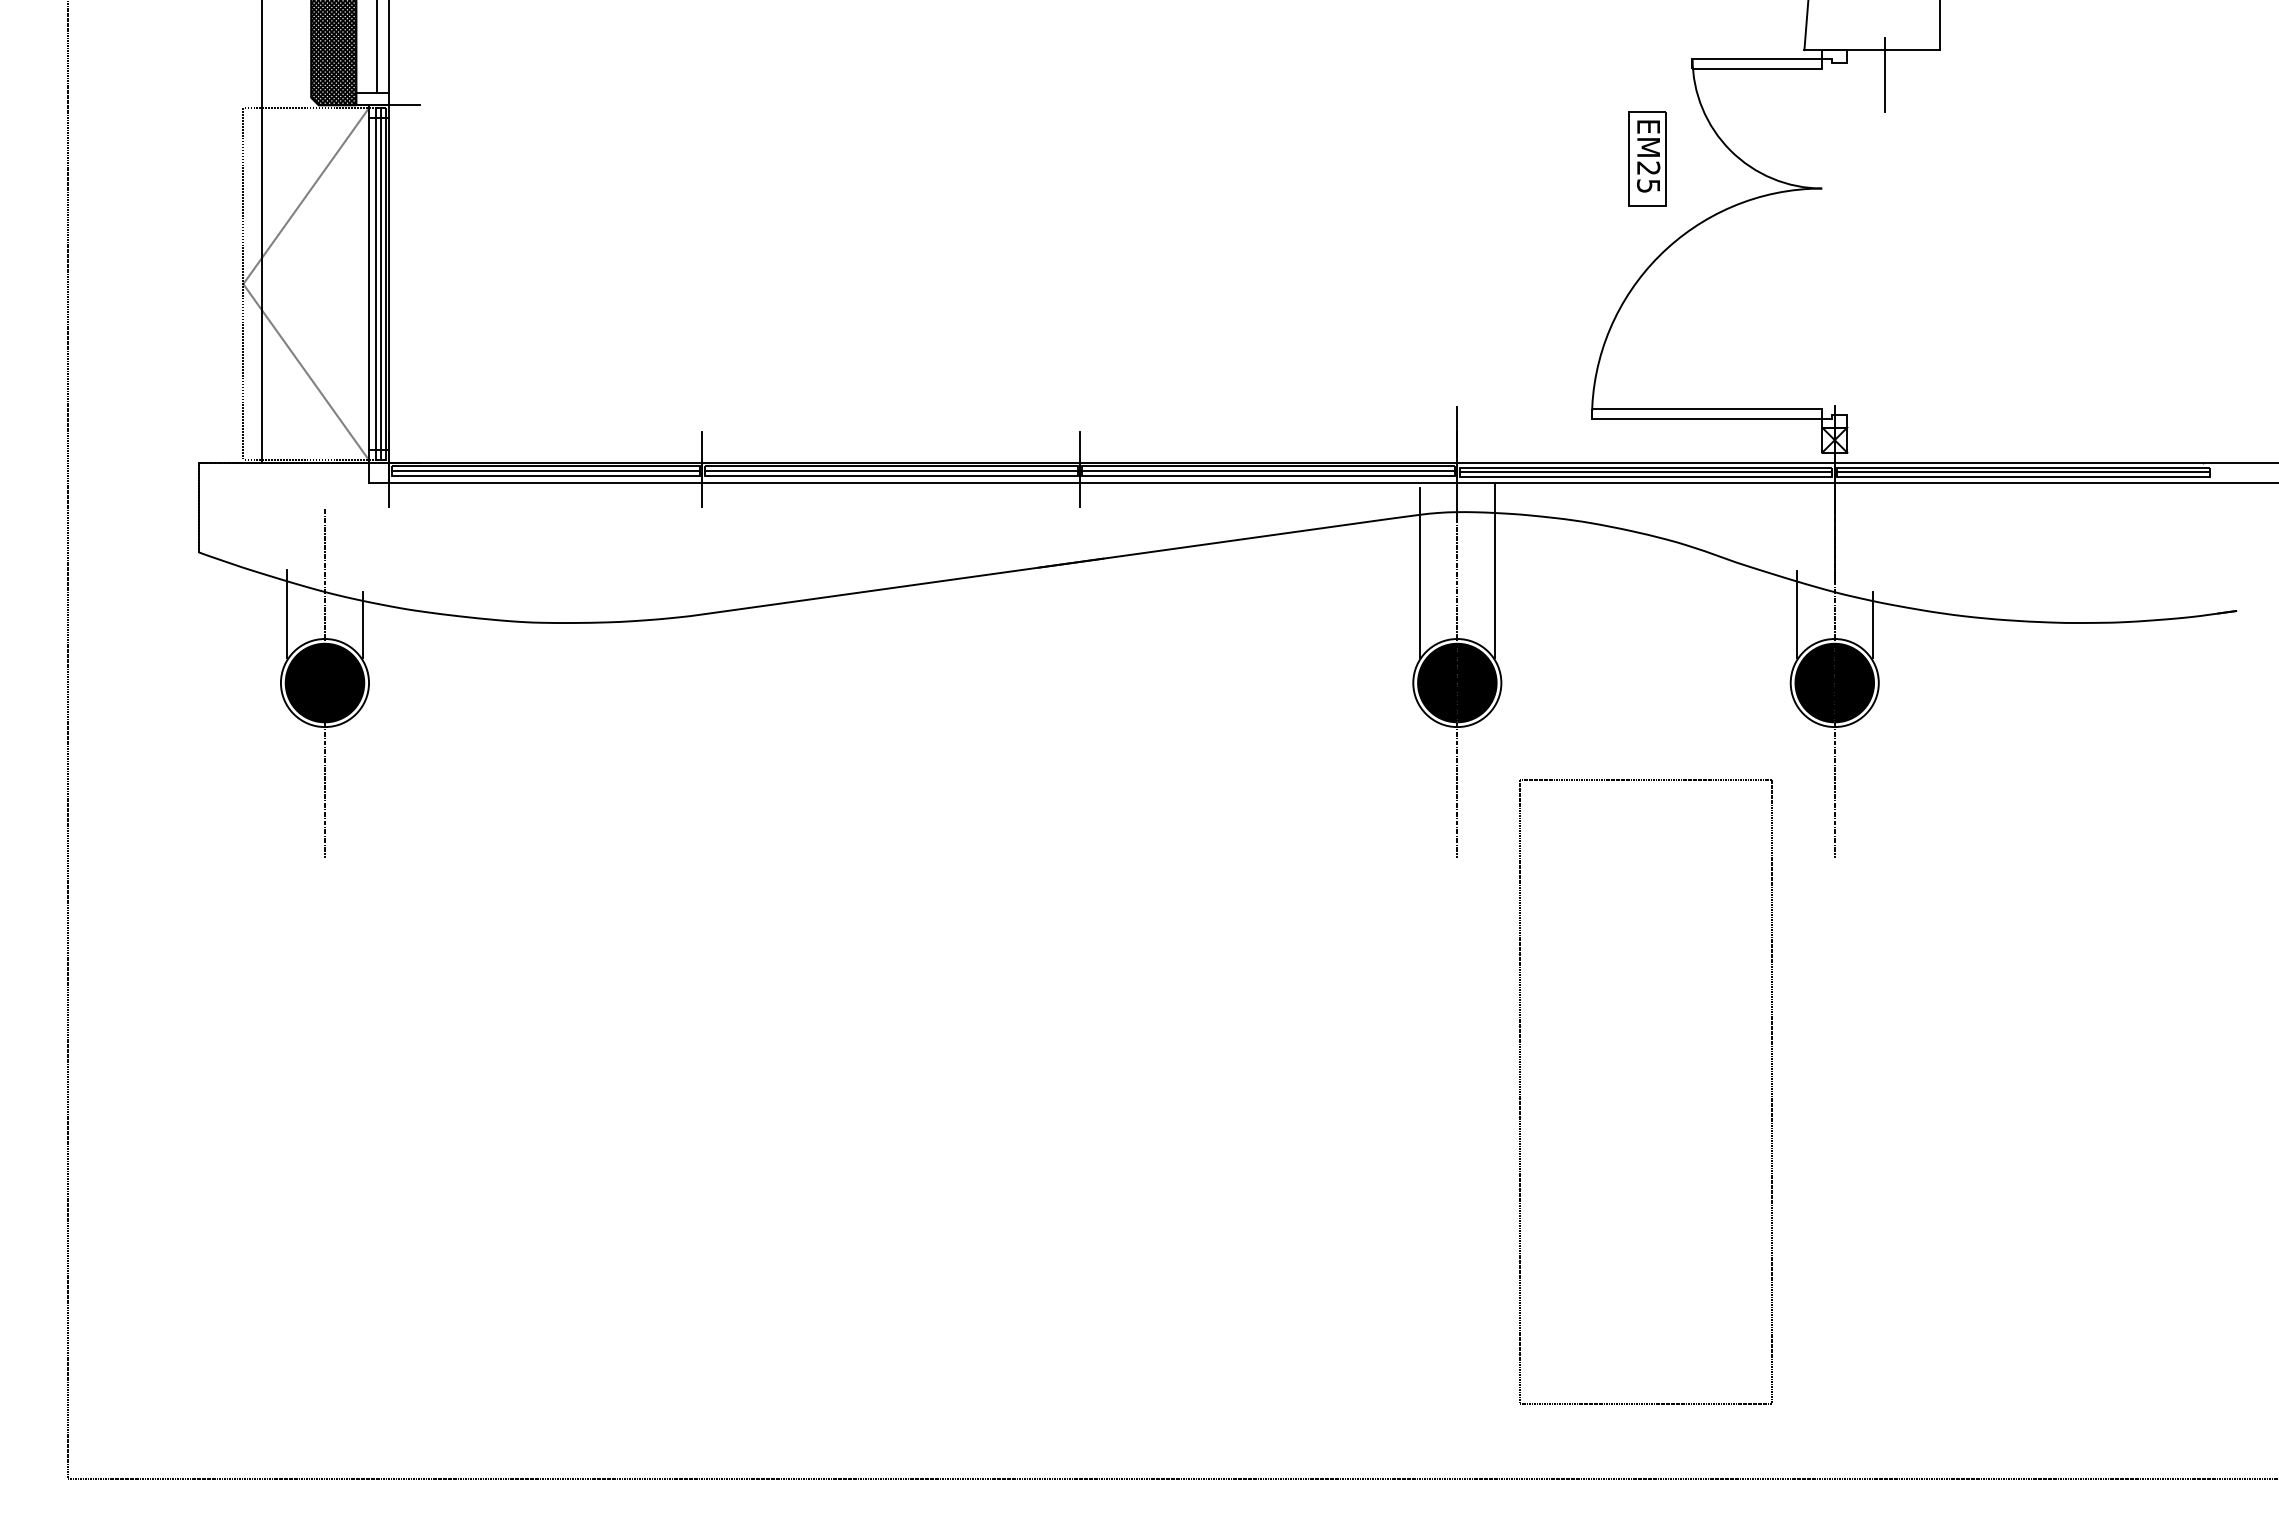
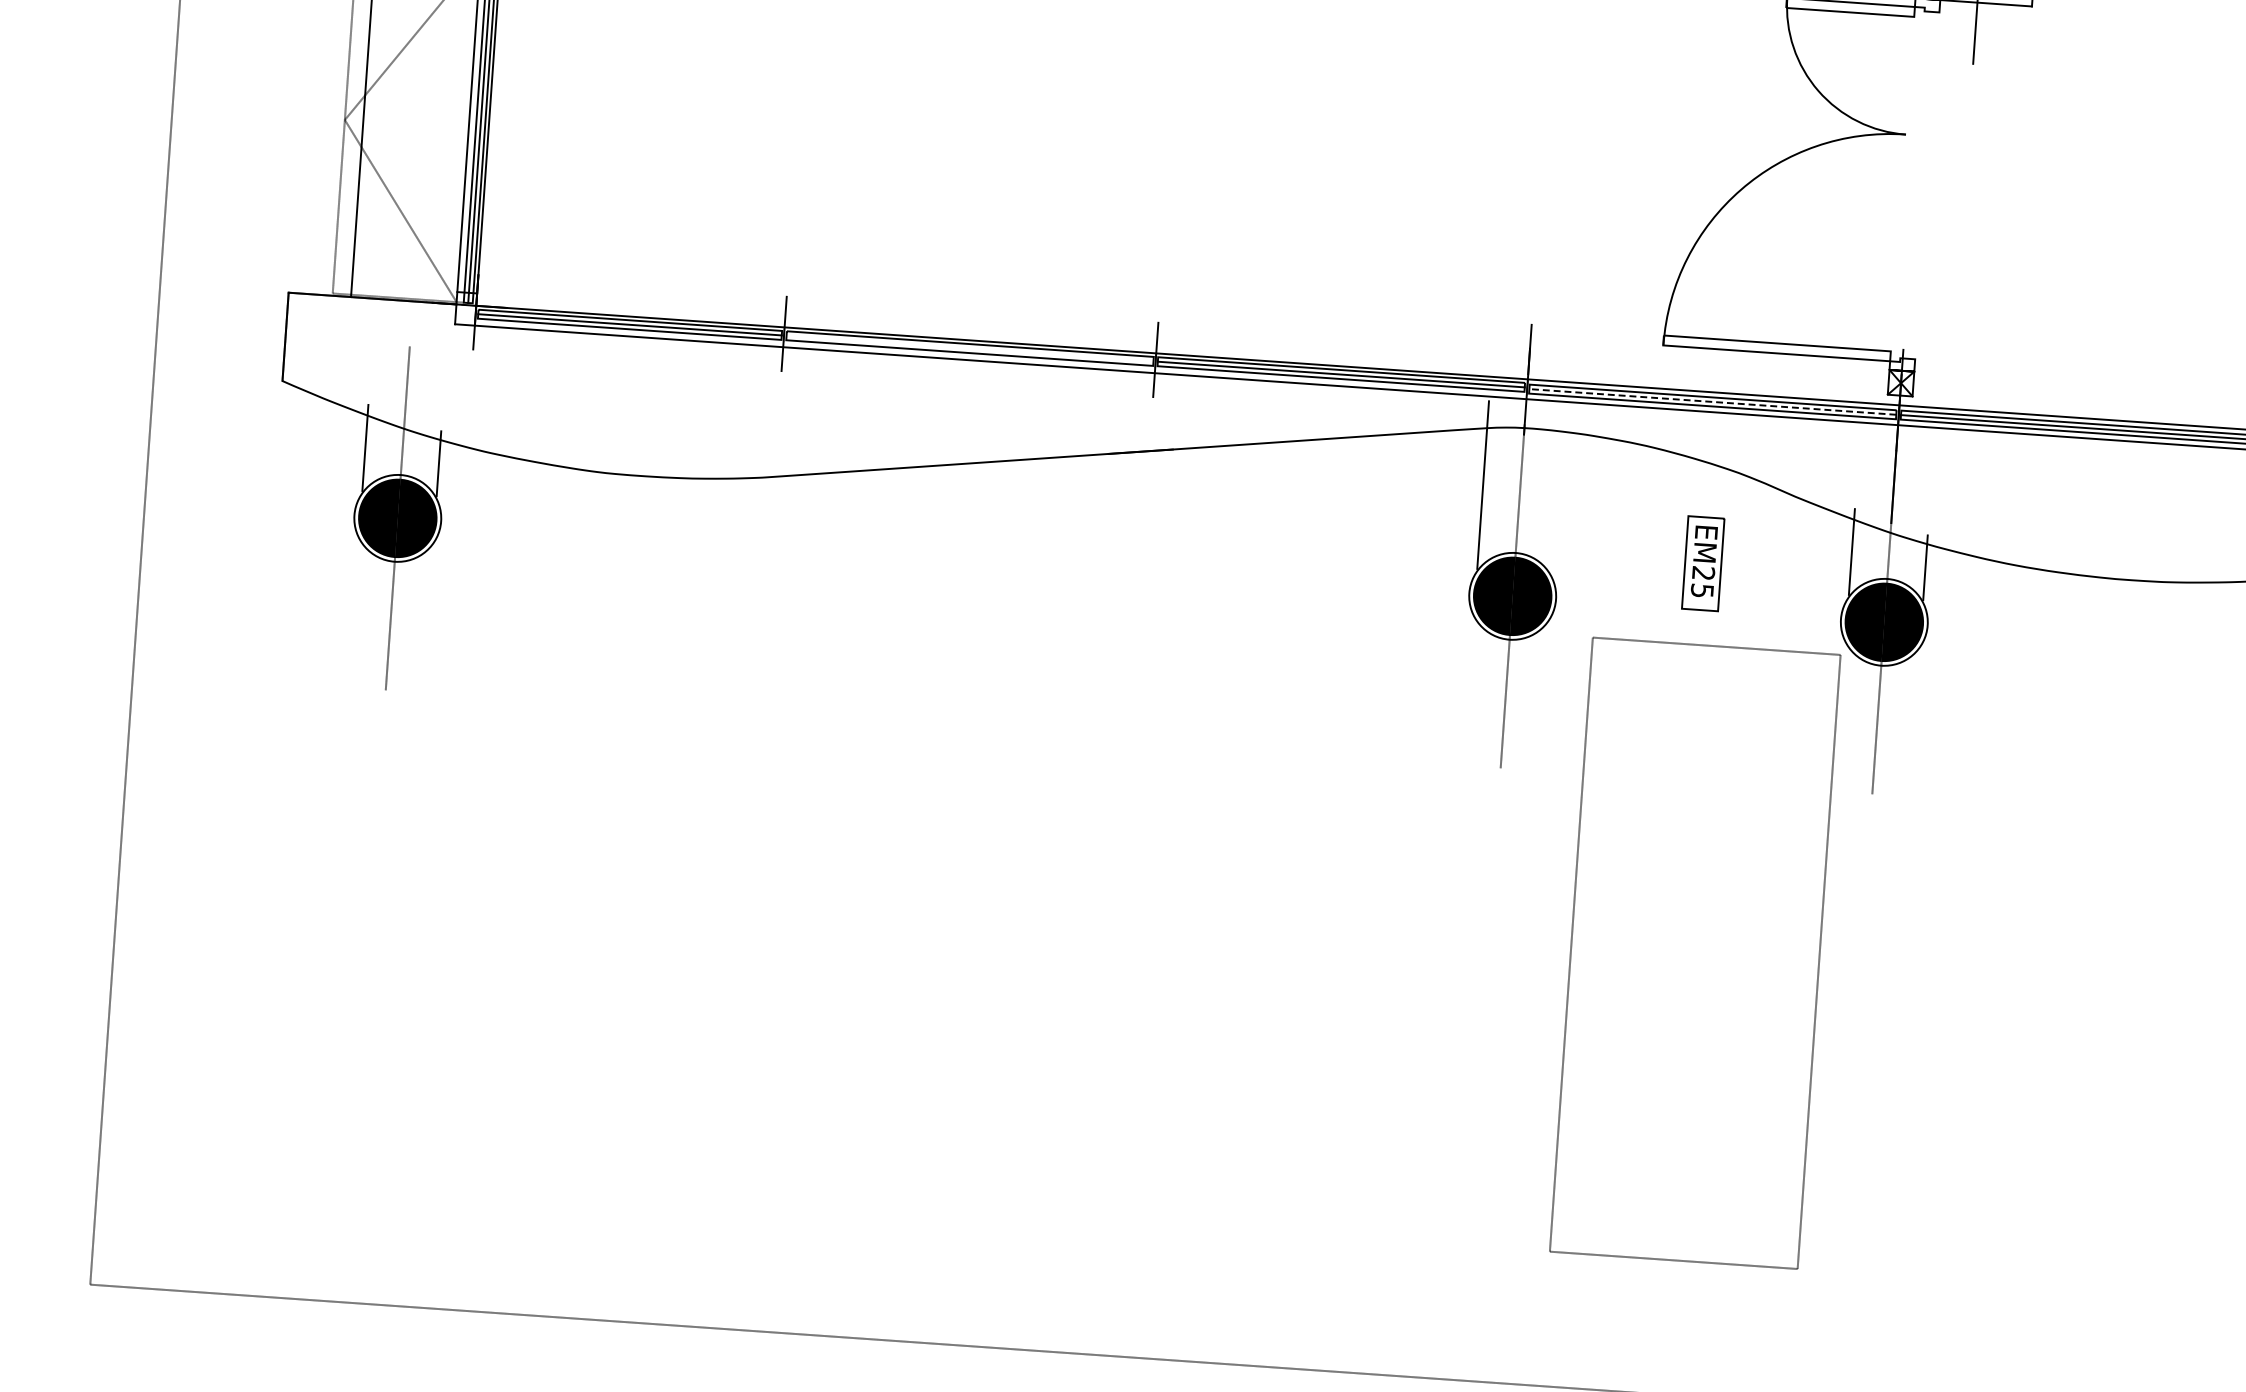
part: (1647, 158) -> (1703, 563), moved
line: (891, 470) -> (970, 348), removed
line: (1645, 472) -> (1712, 402), solid -> dashed
line: (1495, 570) -> (1558, 488), removed
part: (1520, 1091) -> (1571, 944), moved

